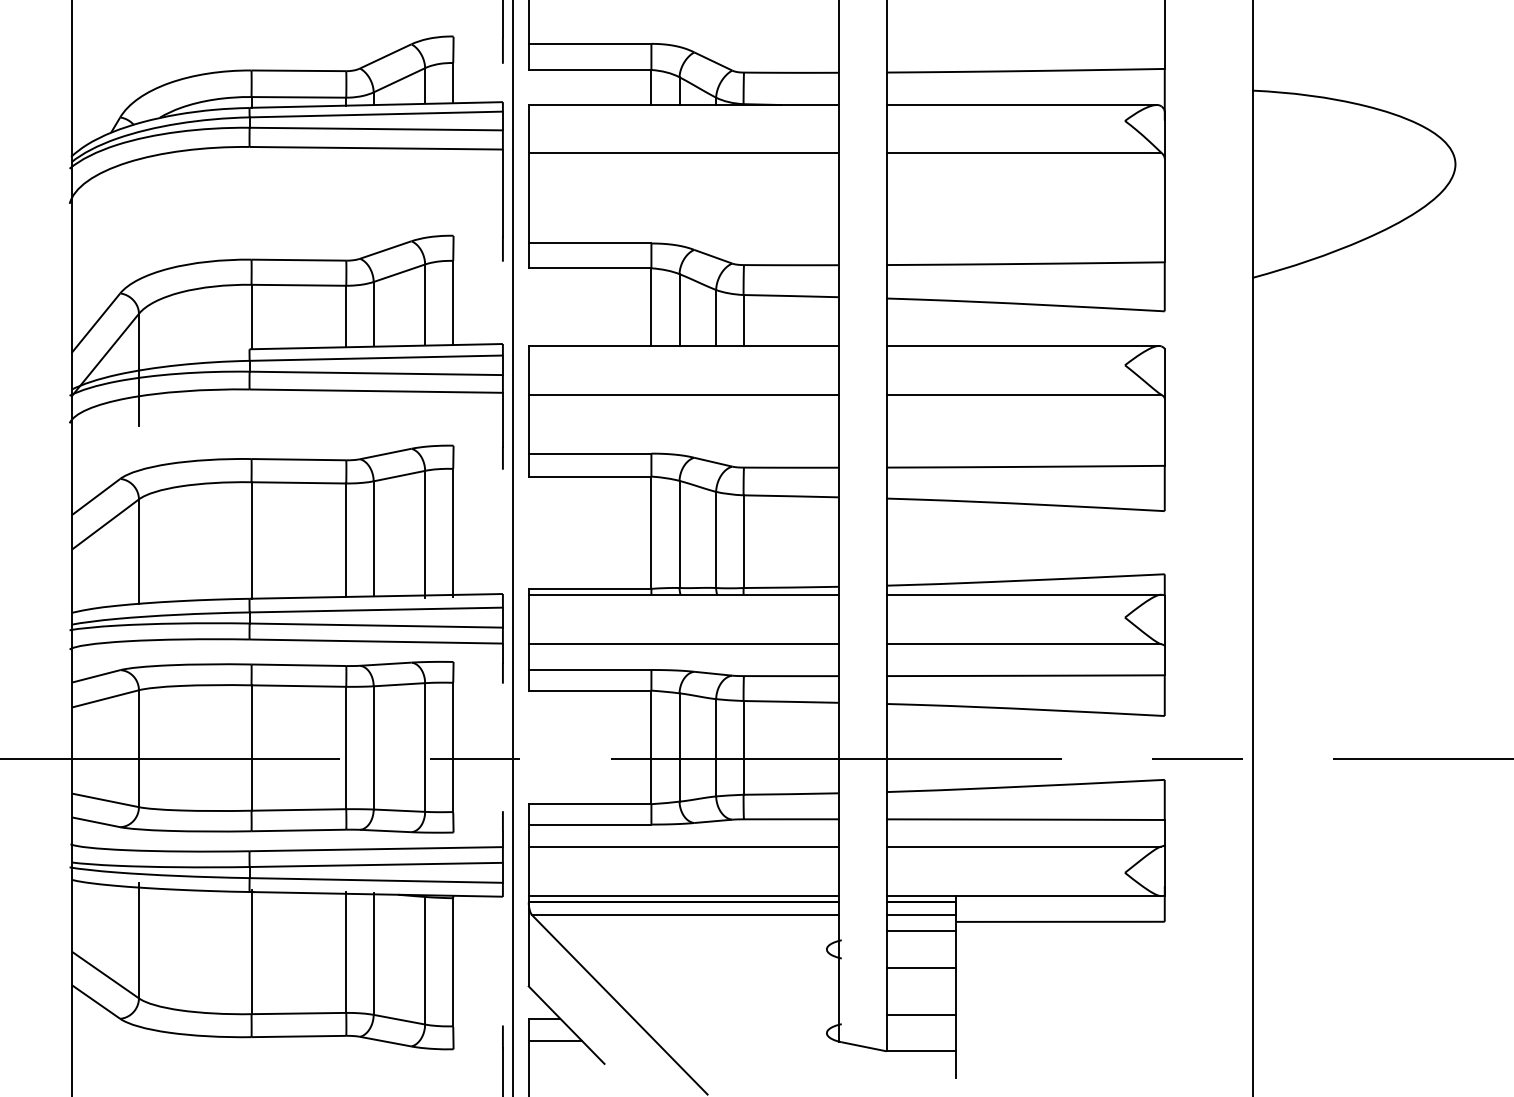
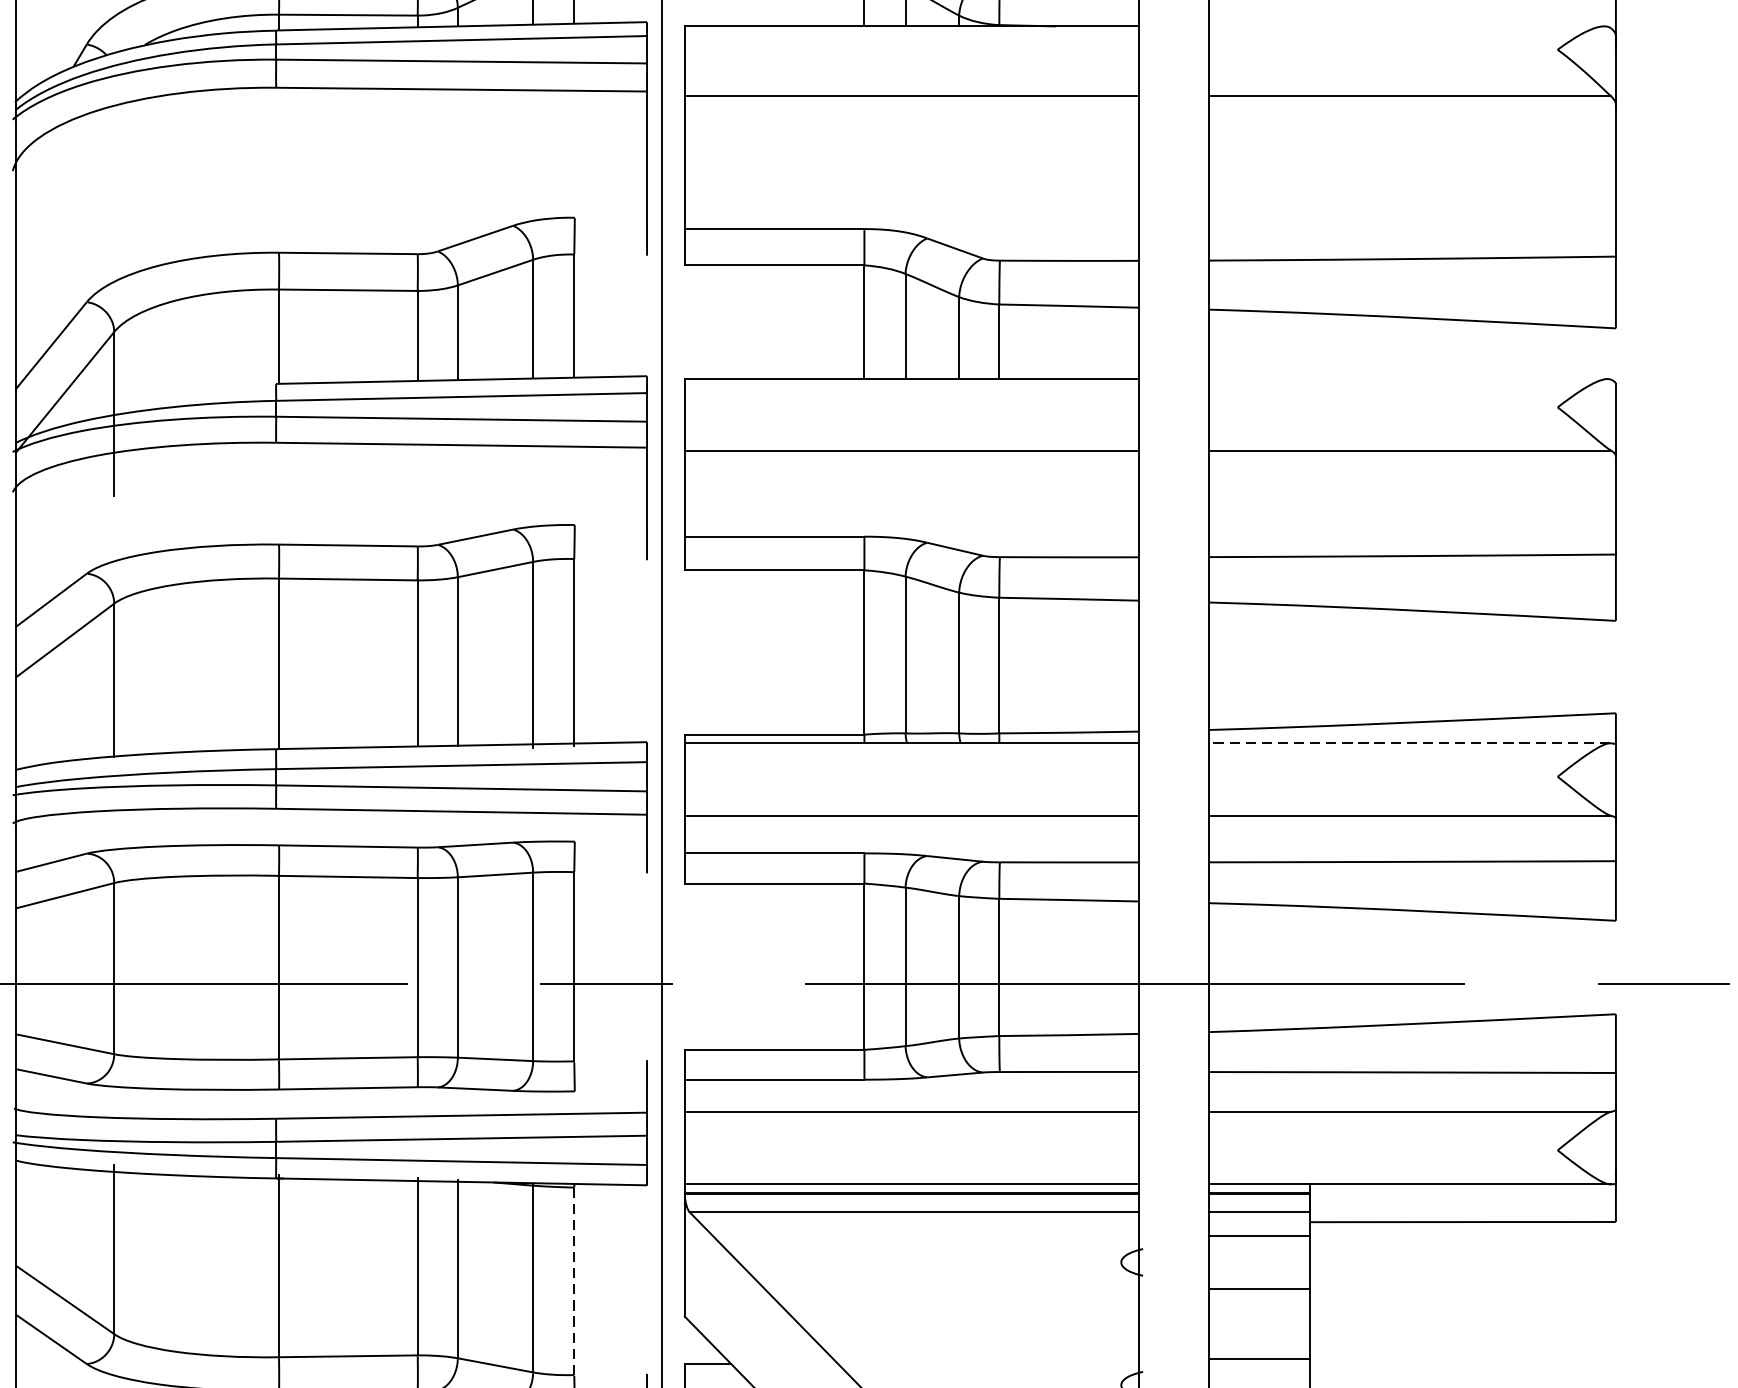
line: (1021, 105) -> (1406, 27), removed
line: (1022, 345) -> (1407, 378), removed
line: (1023, 594) -> (1409, 742), solid -> dashed
line: (453, 962) -> (574, 1281), solid -> dashed

